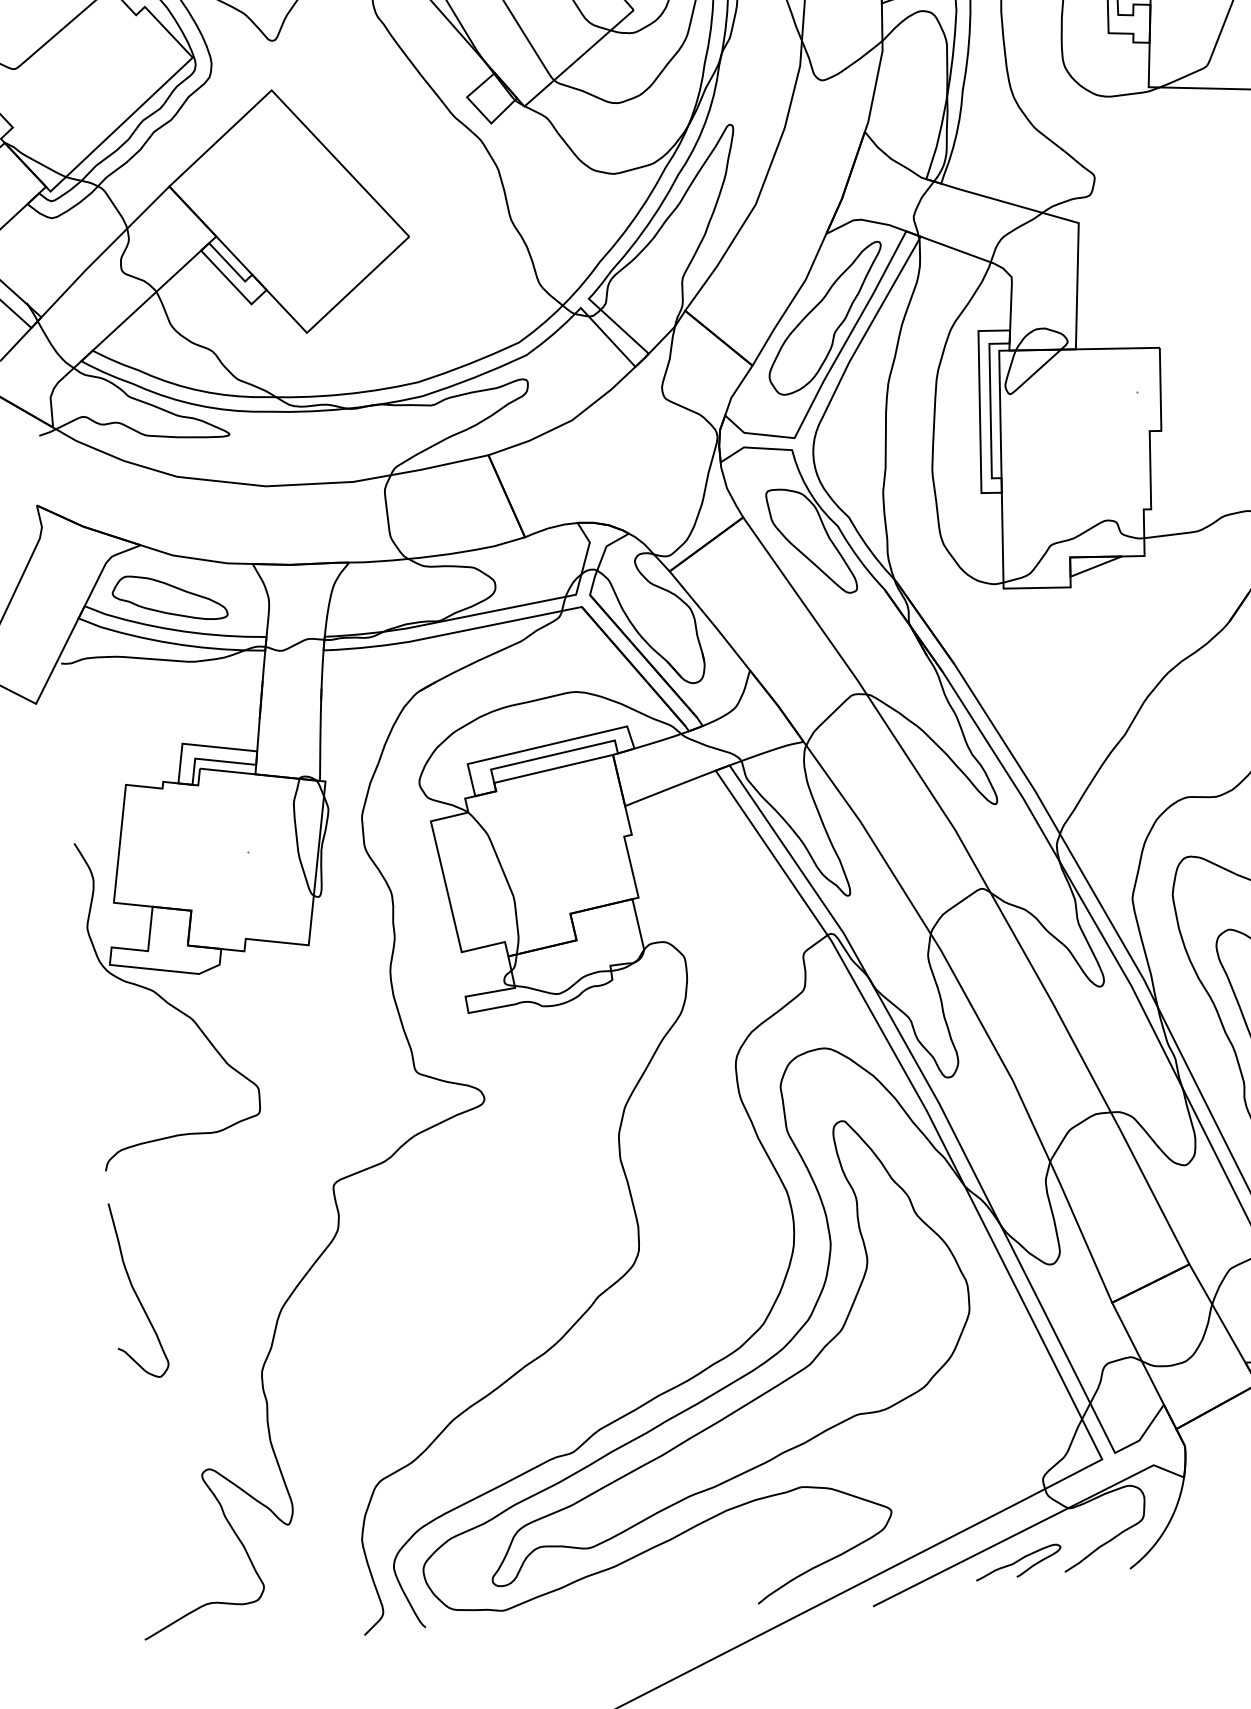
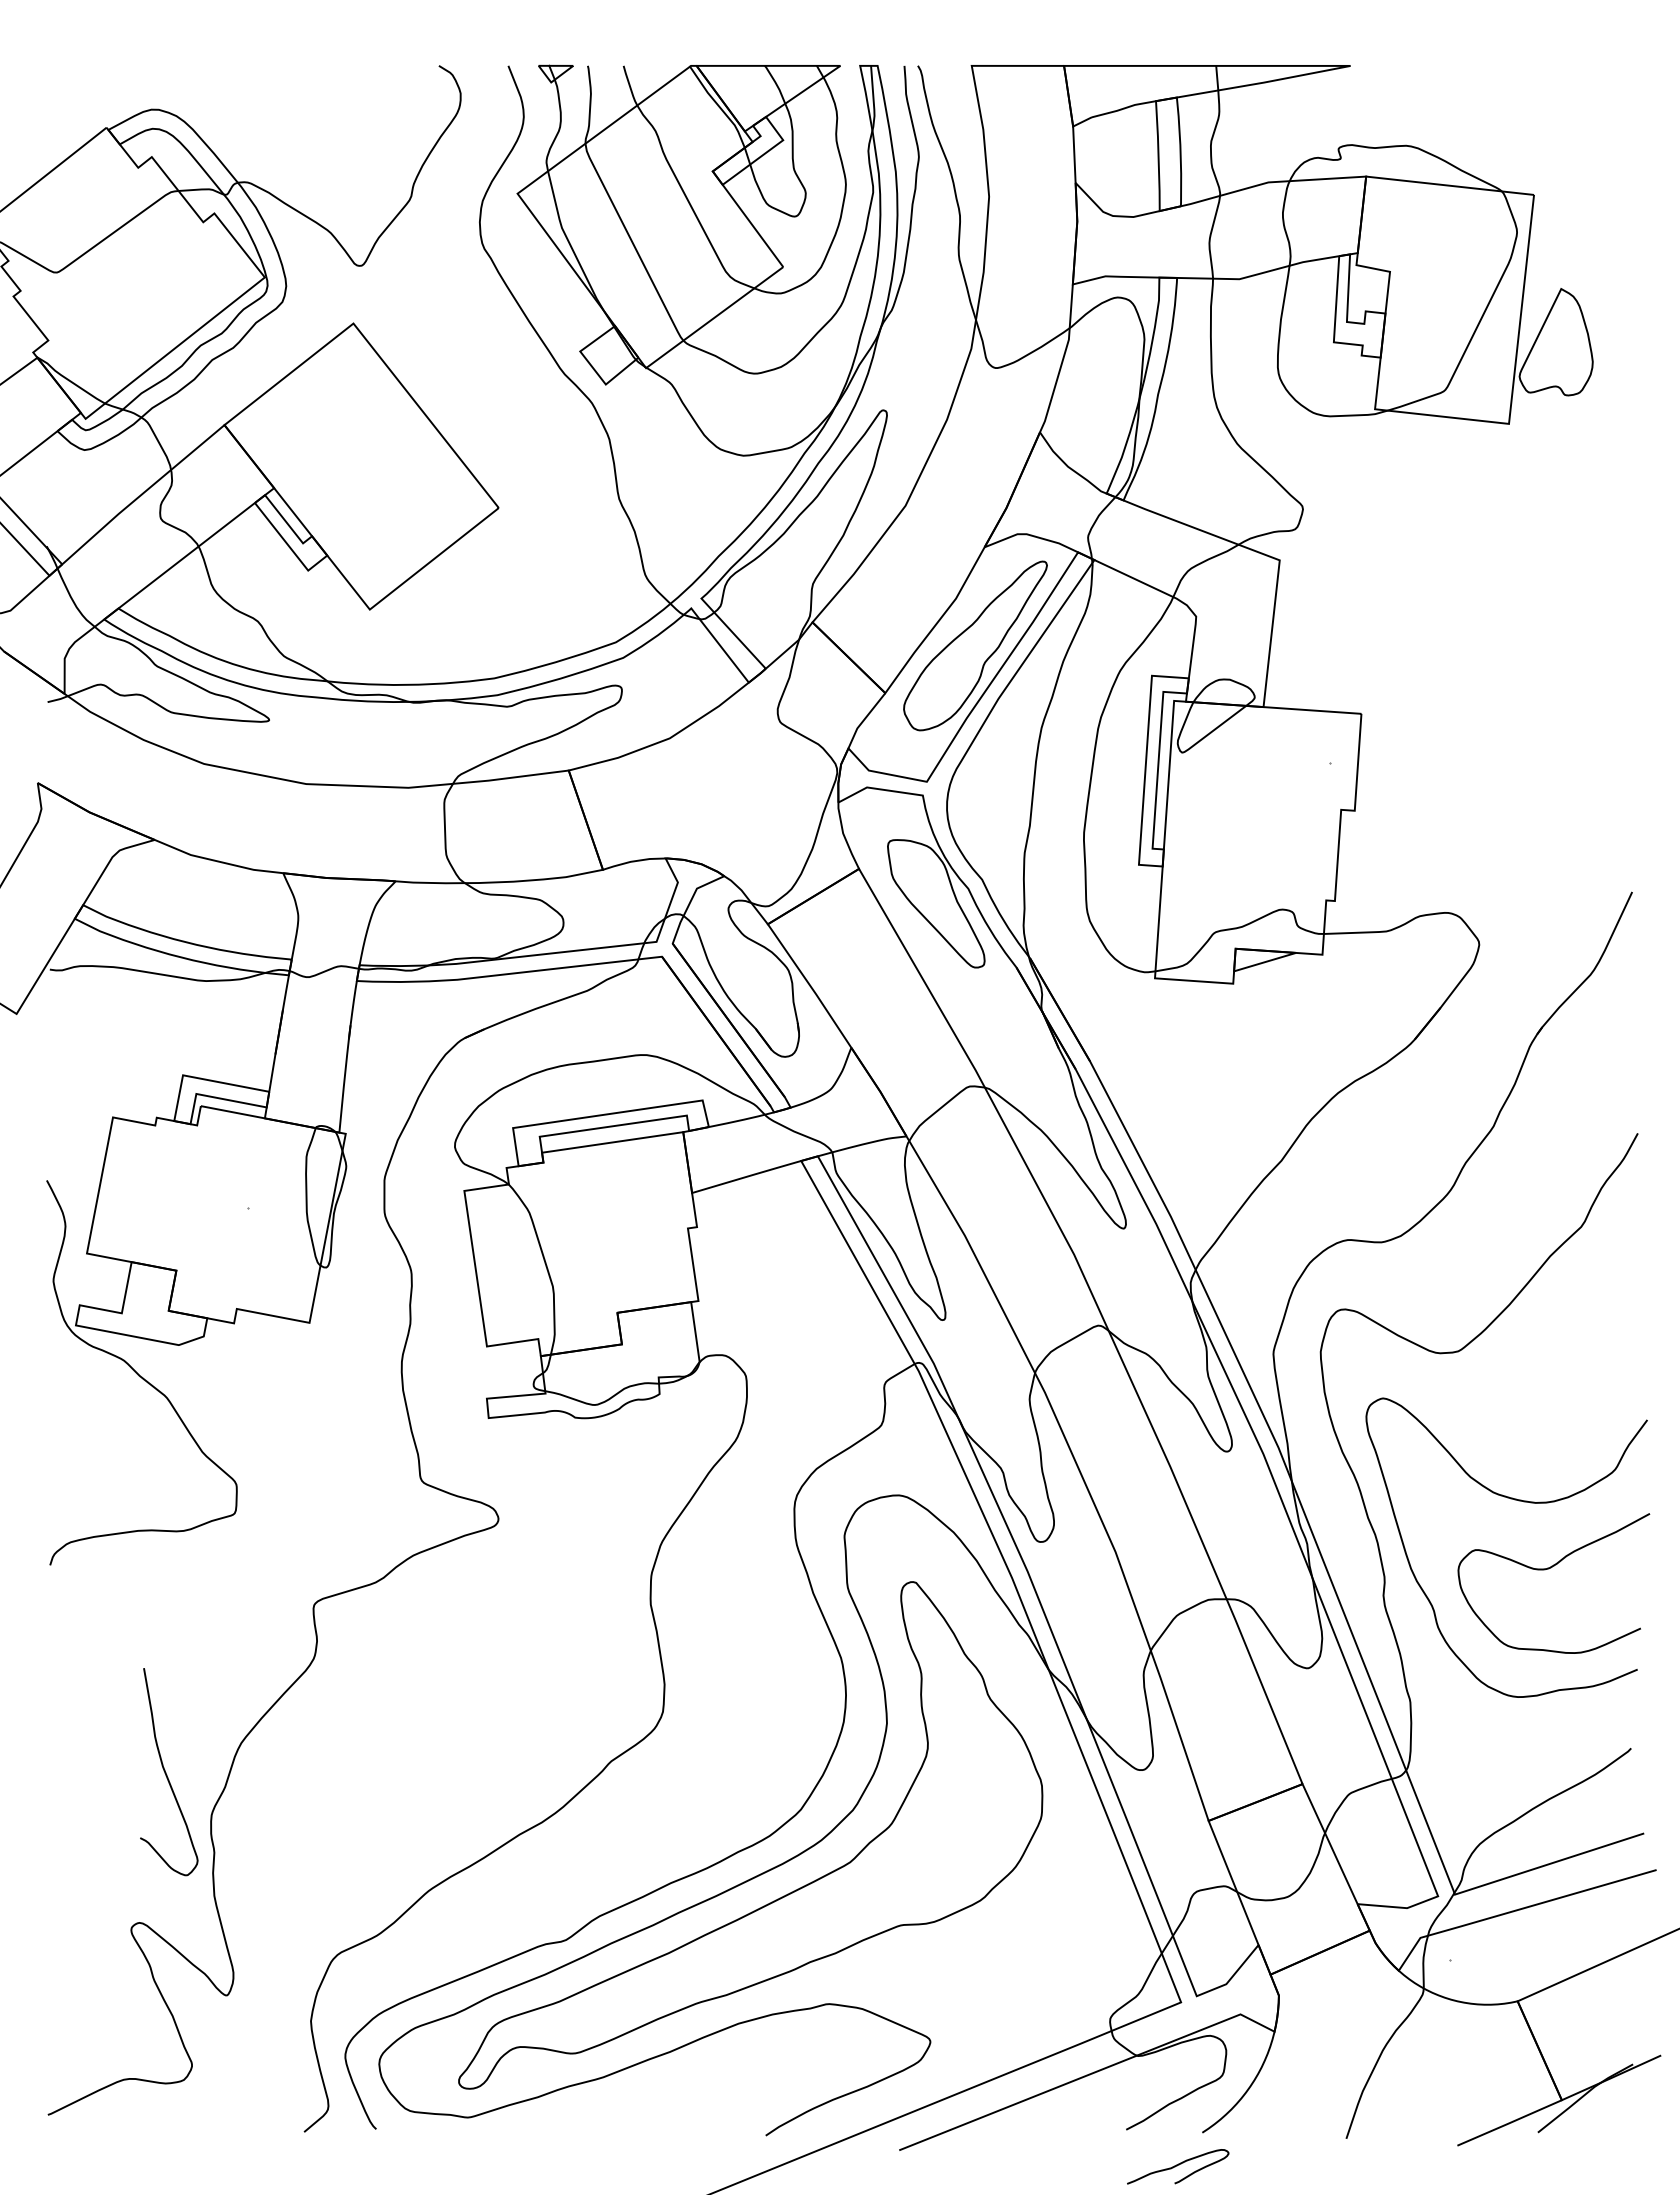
part: (169, 598) -> (182, 904), removed
curve: (136, 1292) -> (167, 1774), moved
curve: (1018, 1561) -> (1178, 2165), moved

